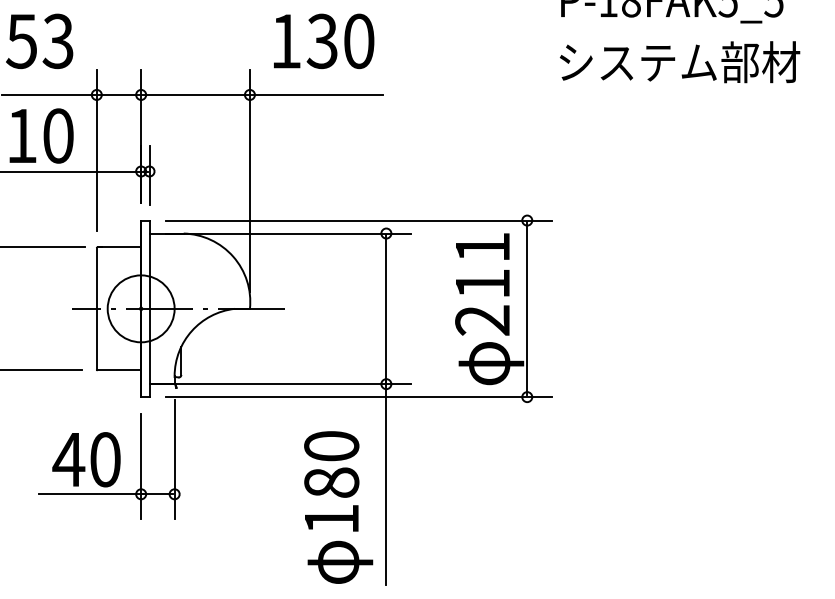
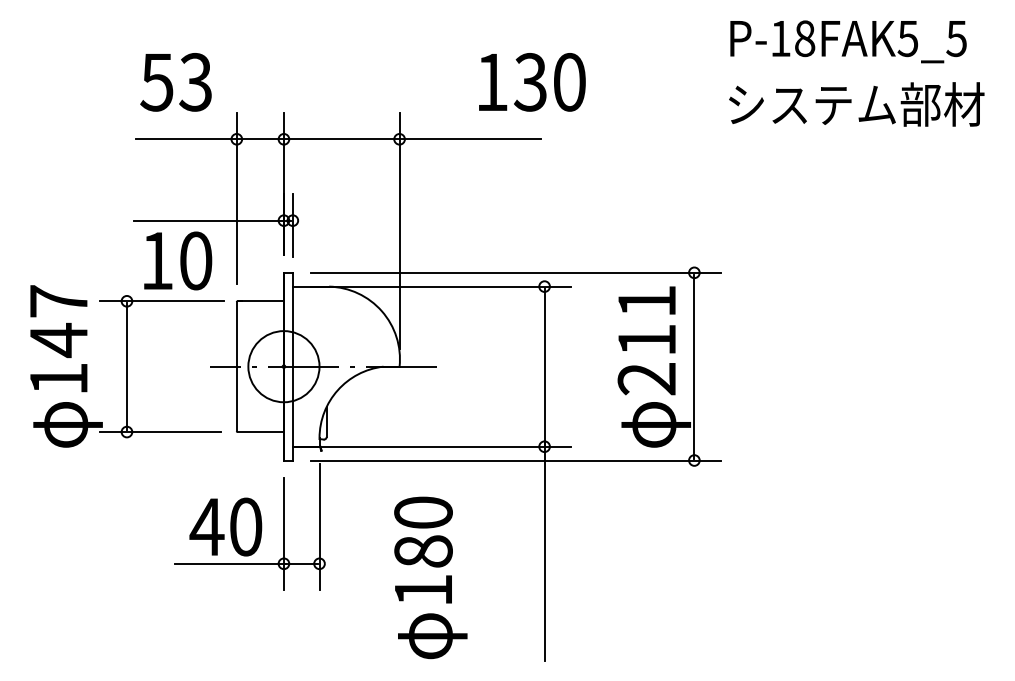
text: (324, 41) -> (532, 82), moved
text: (41, 135) -> (178, 260), moved
text: (338, 507) -> (430, 577), moved

